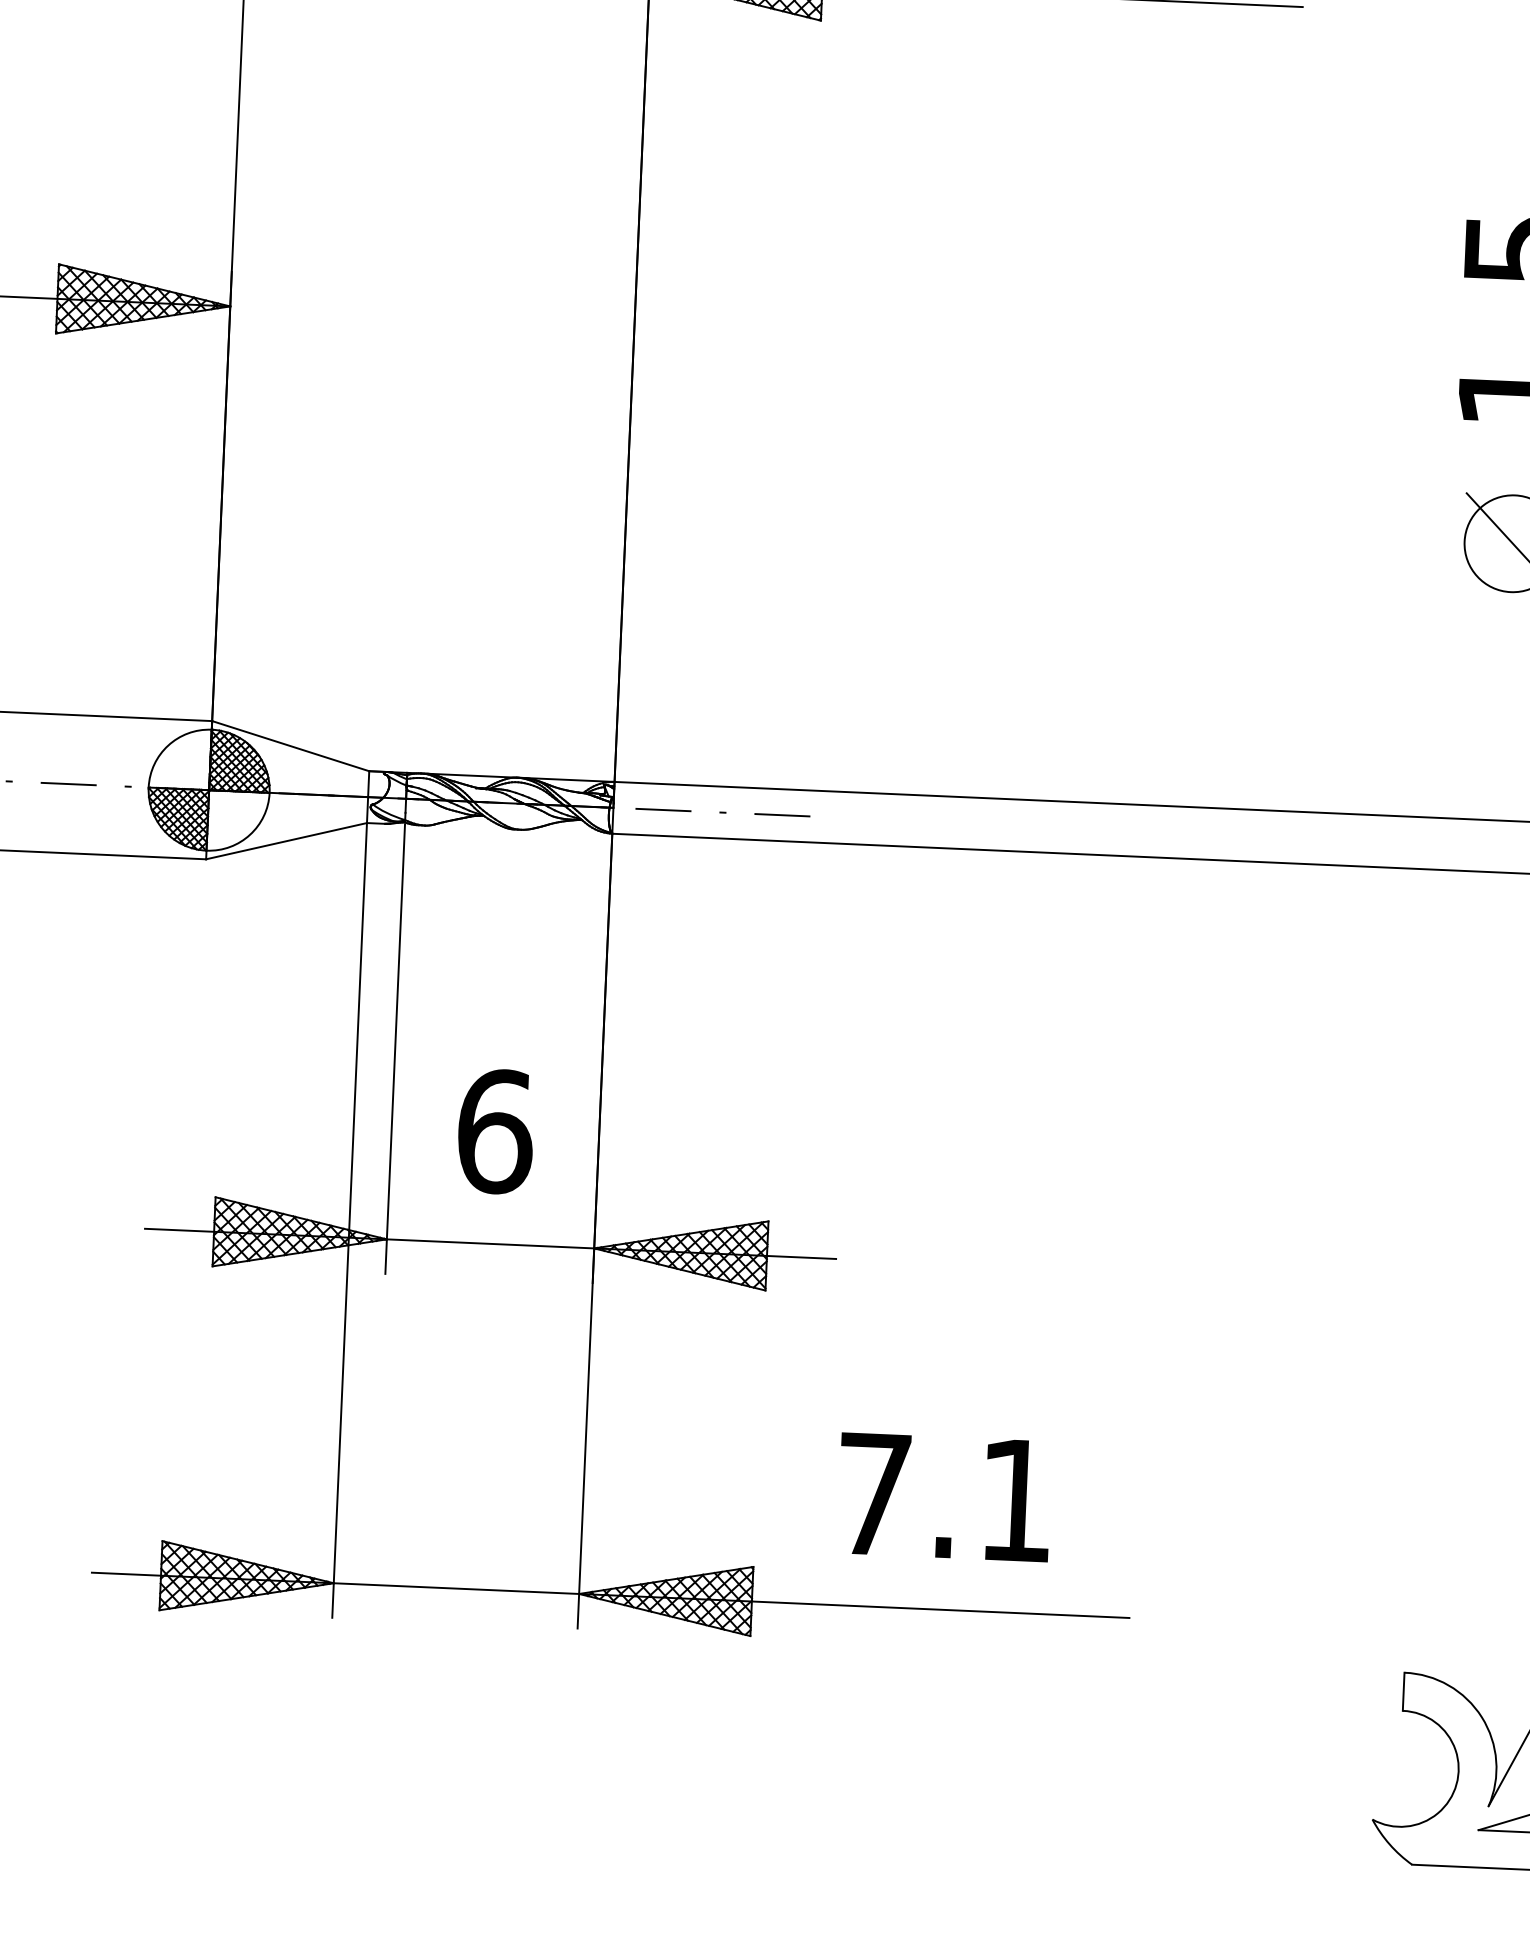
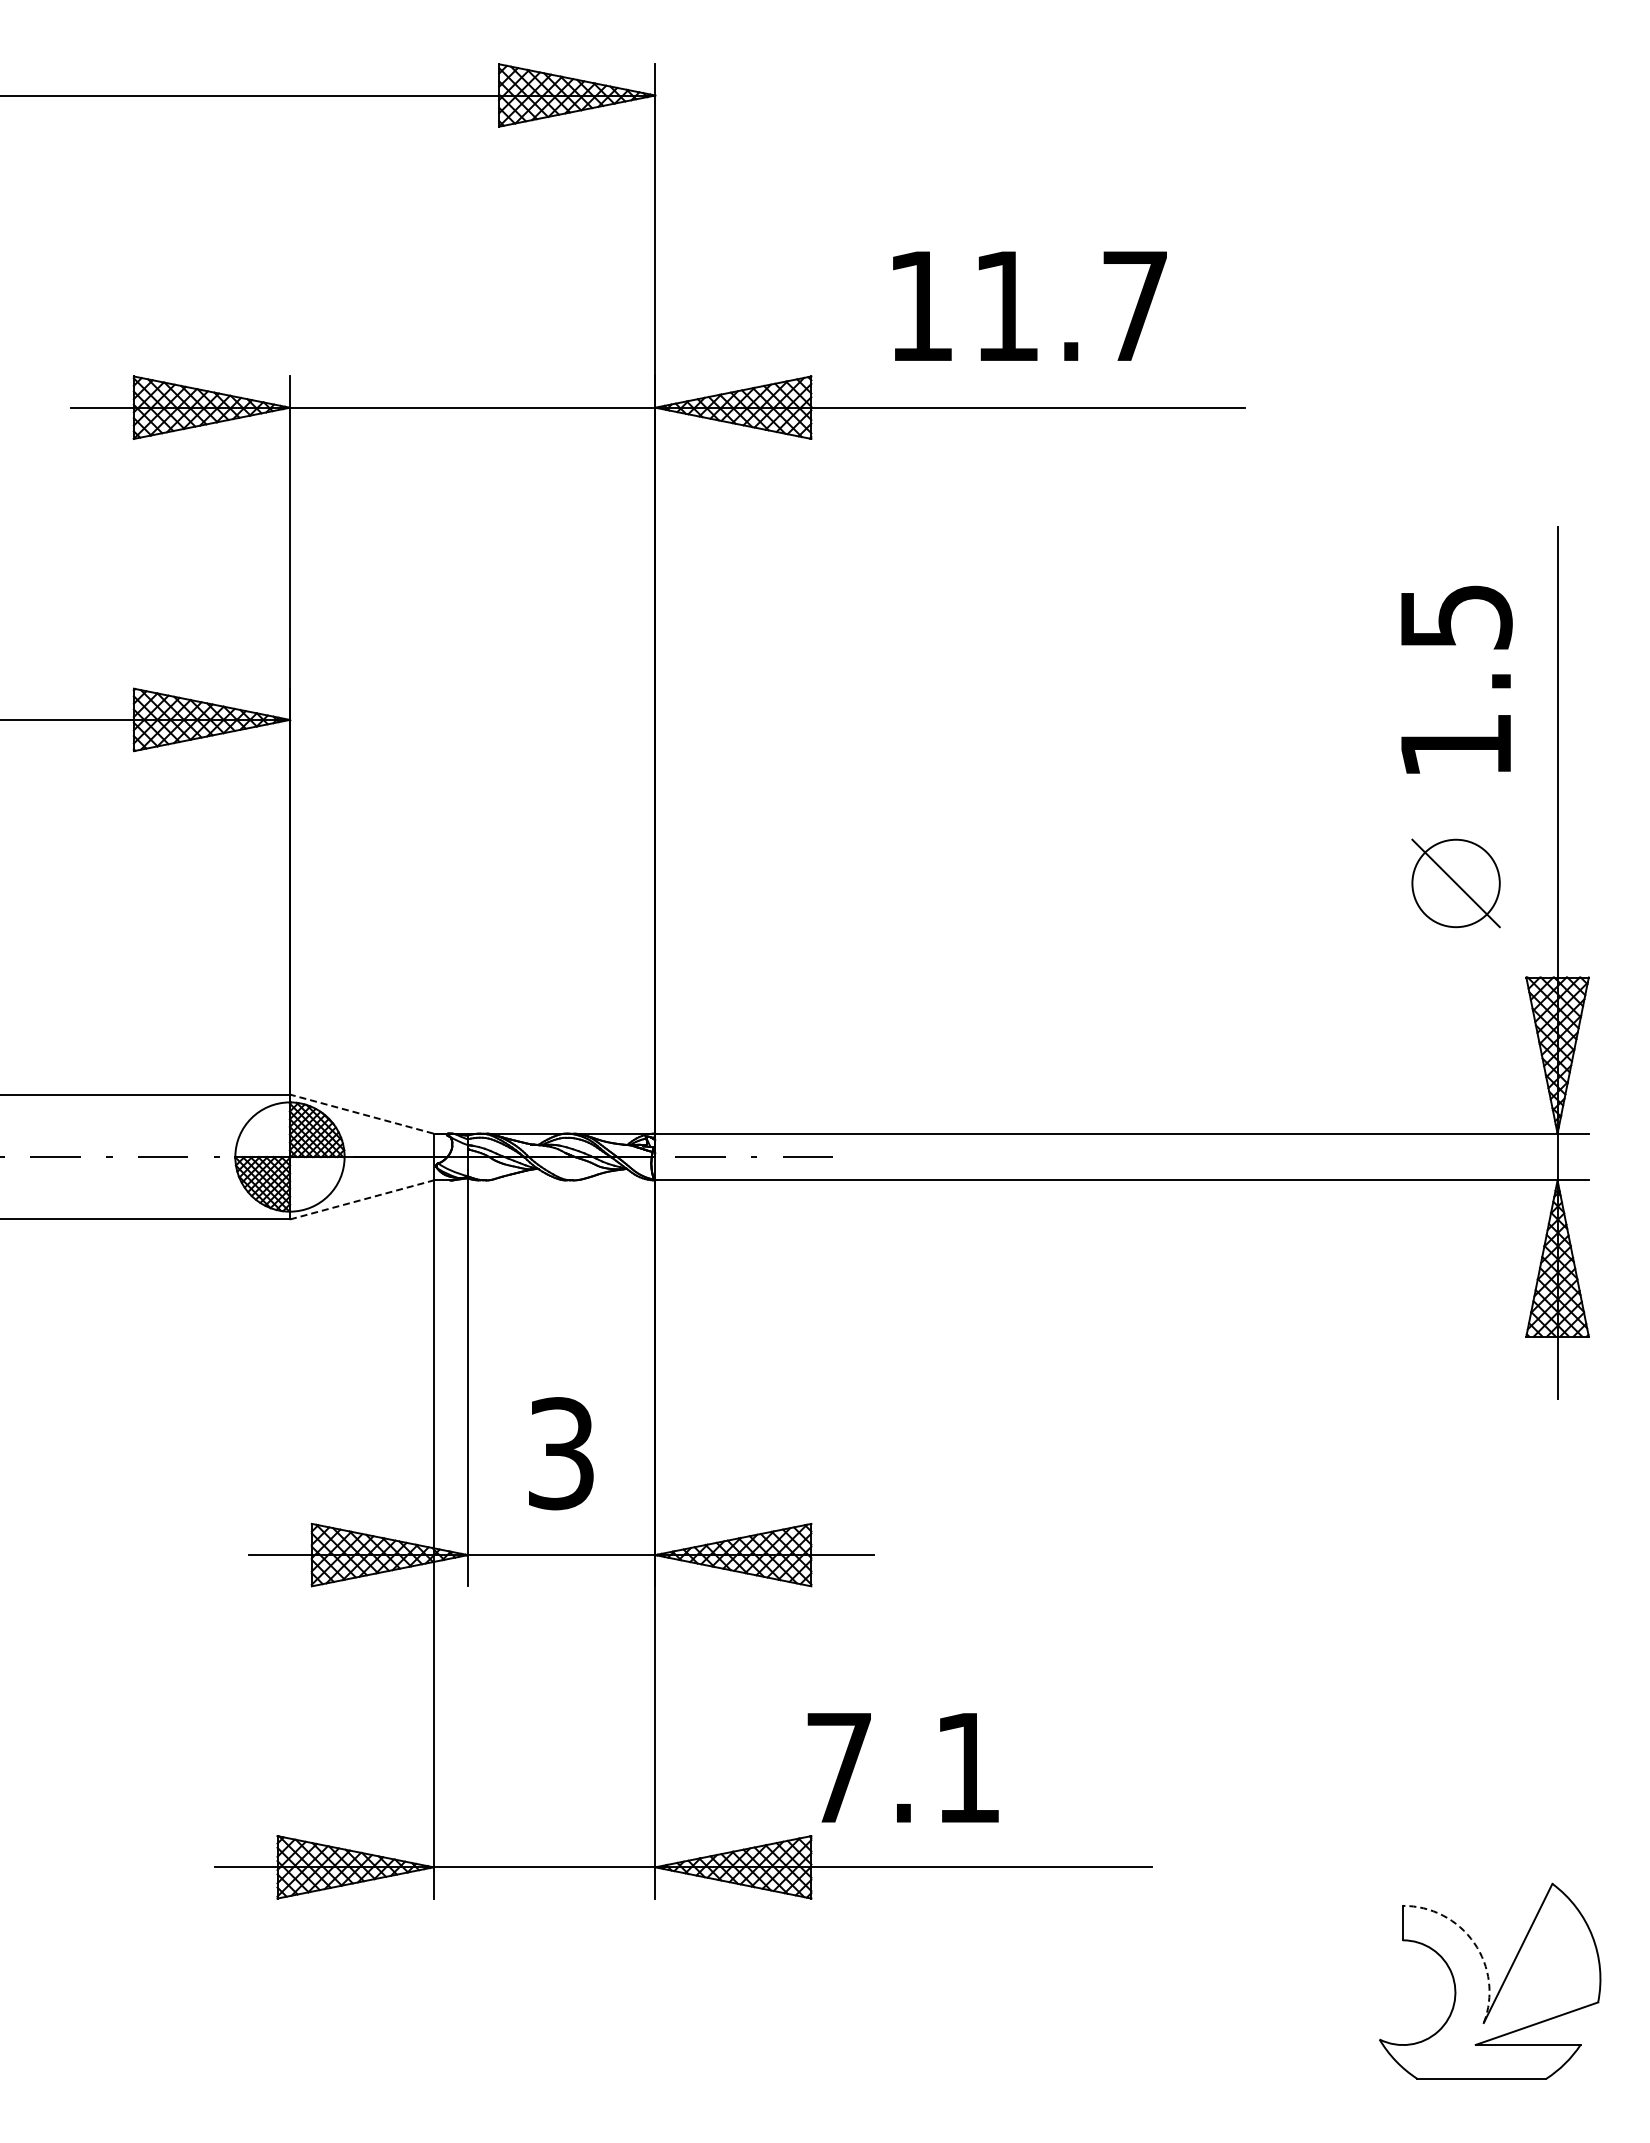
line: (290, 745) -> (361, 1113), solid -> dashed
line: (287, 840) -> (362, 1199), solid -> dashed
text: (495, 1131) -> (561, 1453), 6 -> 3
text: (943, 1496) -> (902, 1767), moved
arc: (1482, 1717) -> (1474, 1943), solid -> dashed

